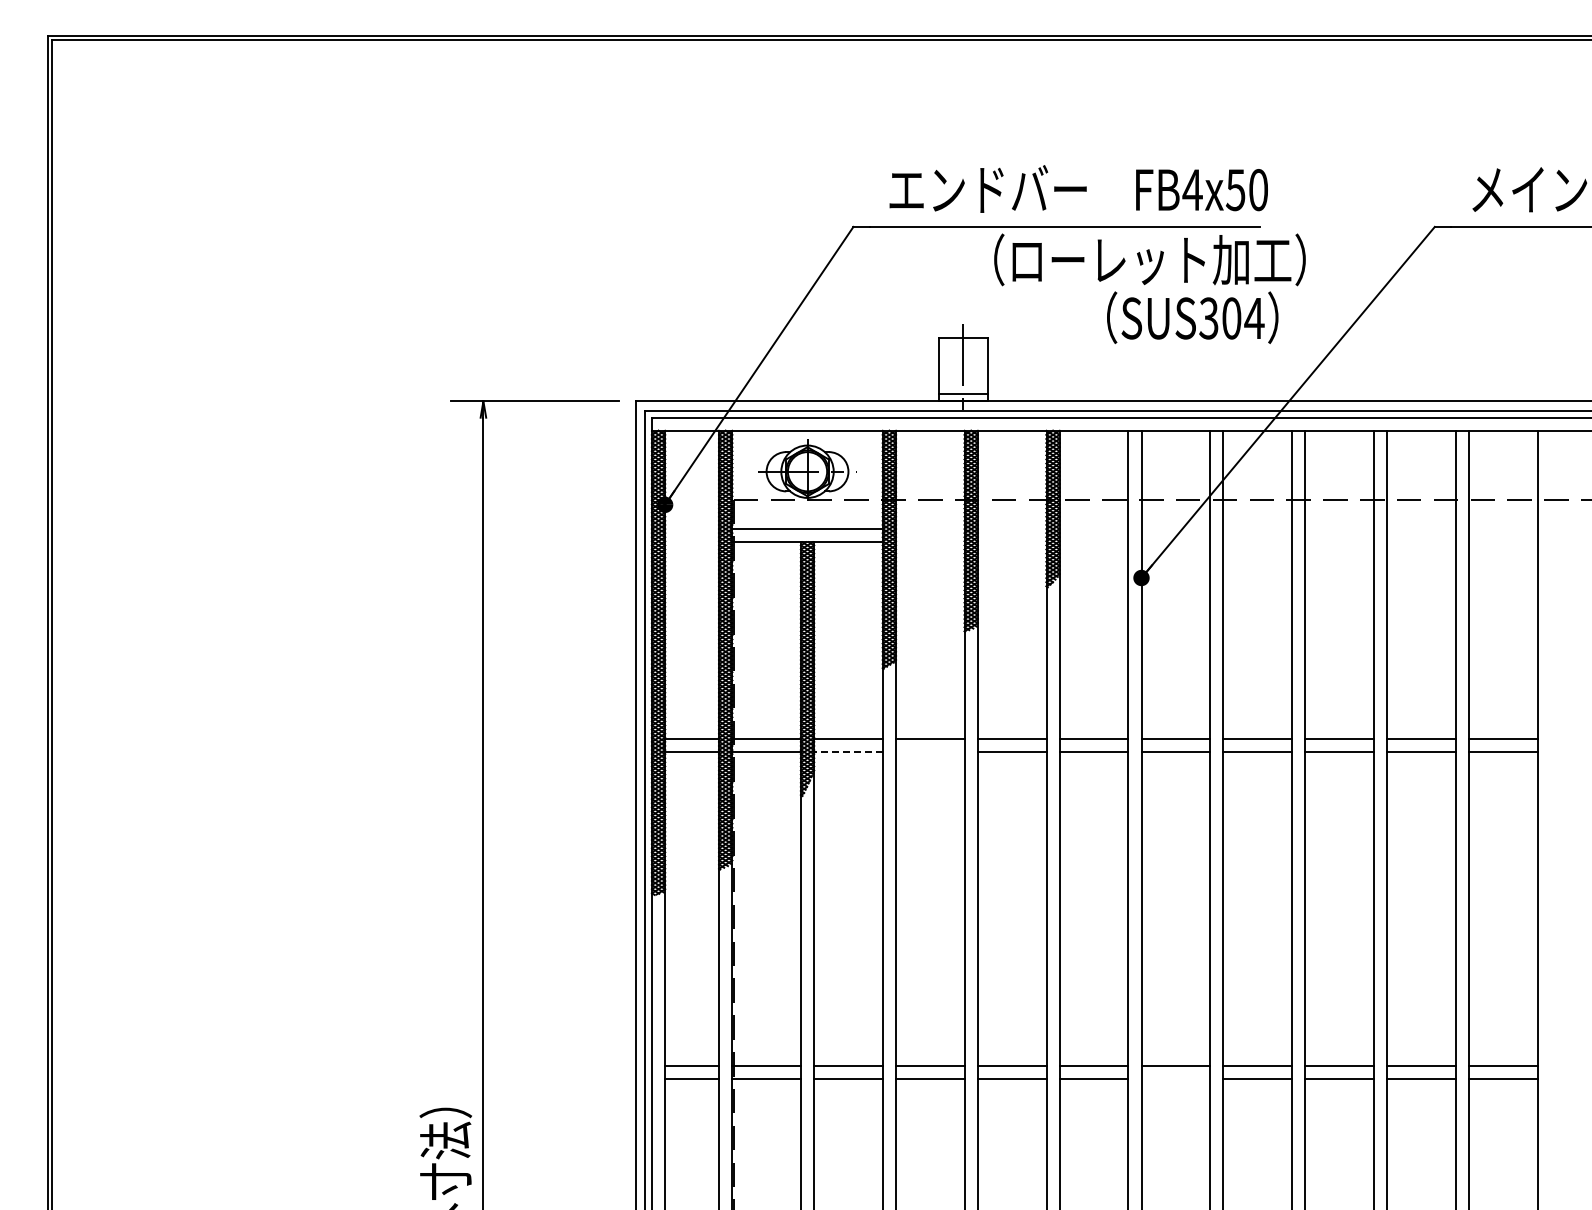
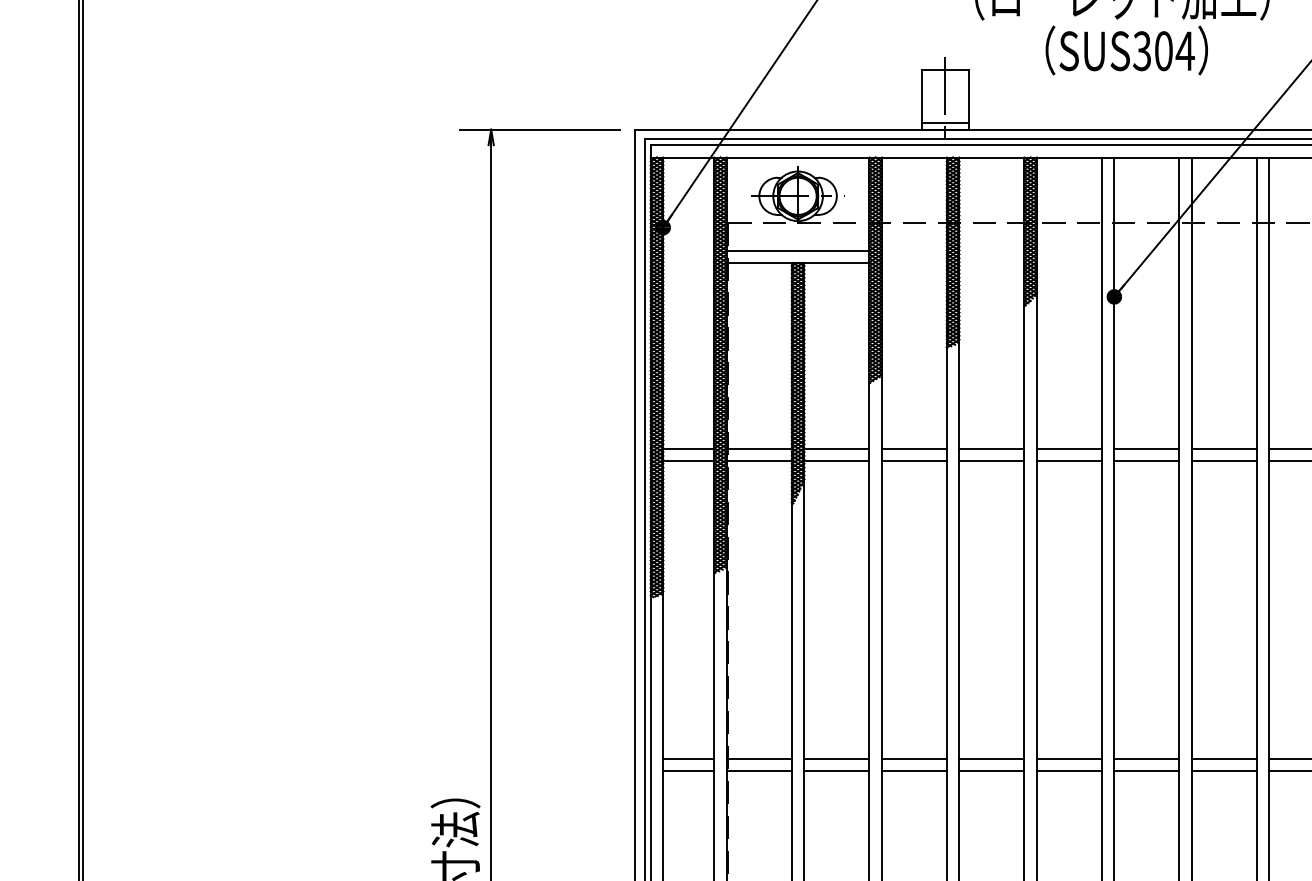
text: (1192, 317) -> (1126, 50), moved
line: (847, 751) -> (835, 461), dashed -> solid
line: (929, 751) -> (913, 461), added
line: (1175, 1079) -> (1146, 771), added

